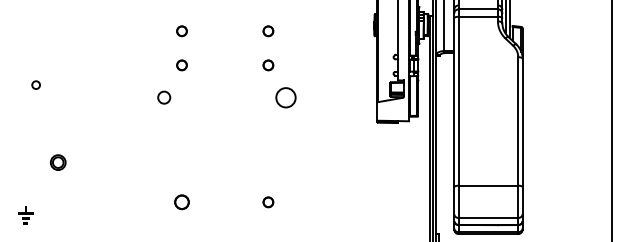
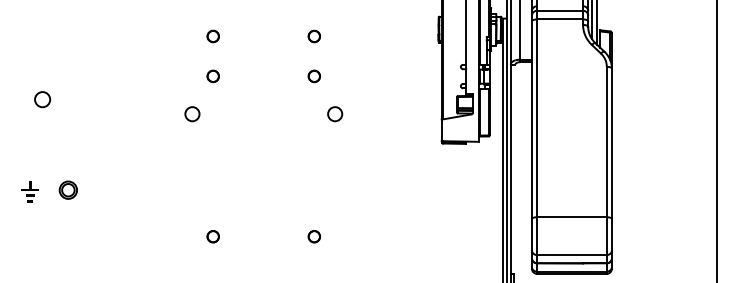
circle: (35, 84) -> (41, 98), size x1.67
circle: (286, 97) -> (335, 113), size x0.62
part: (181, 202) -> (212, 236), size x0.71
part: (25, 215) -> (30, 192), moved

